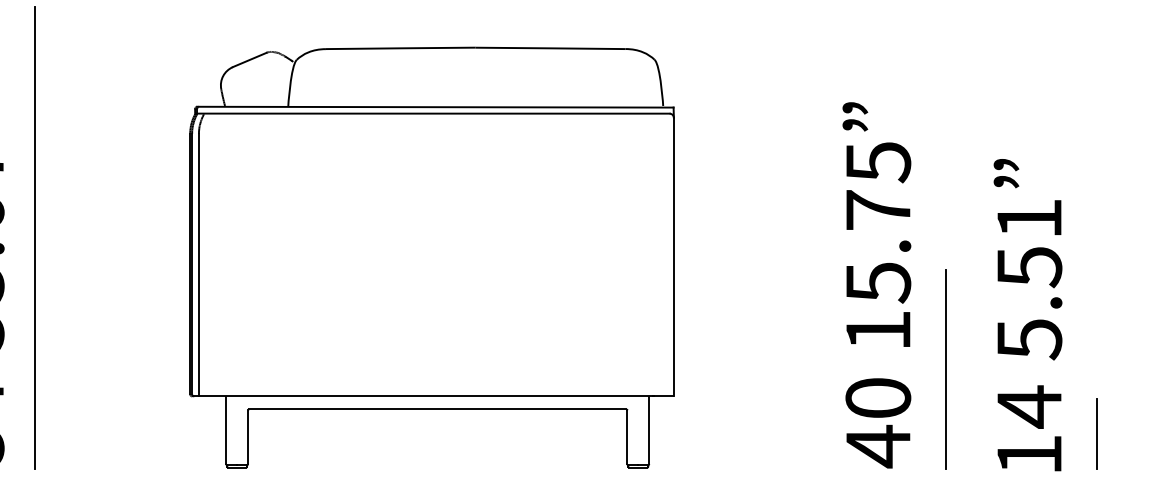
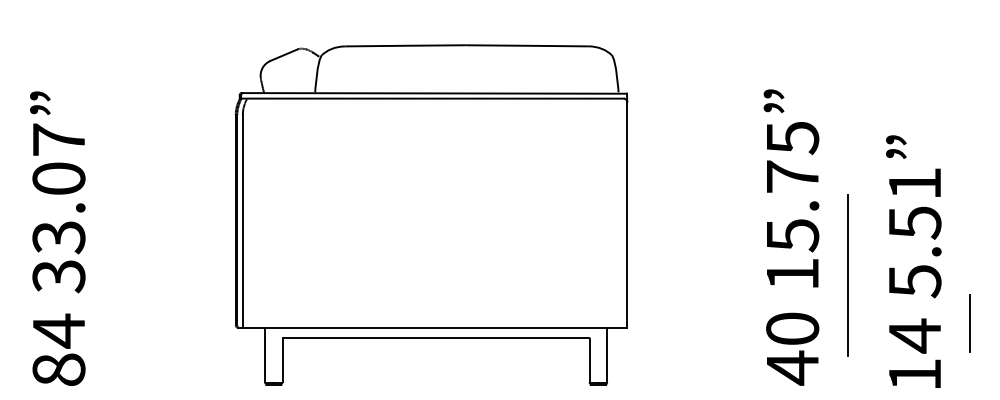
line: (35, 237) -> (110, 198), removed
line: (946, 369) -> (847, 275), moved
line: (1096, 433) -> (969, 323), moved

